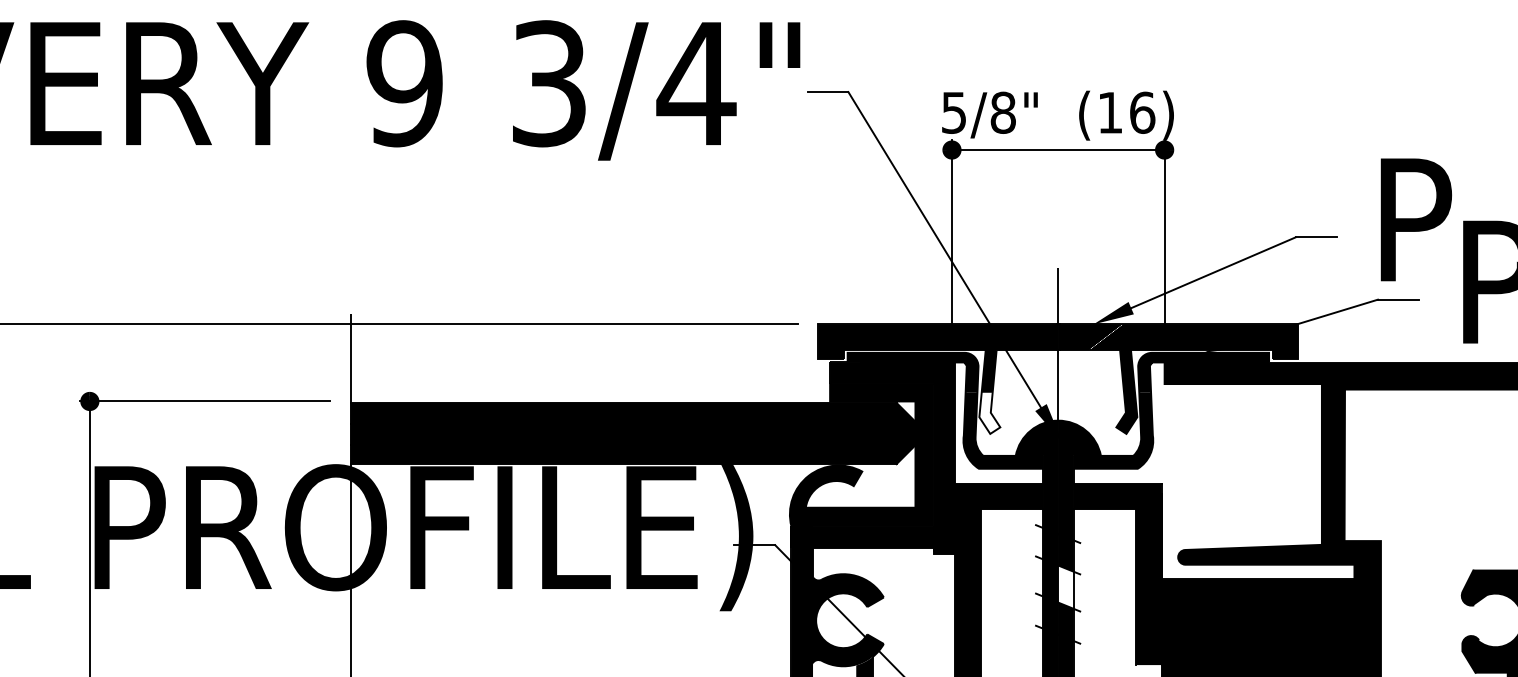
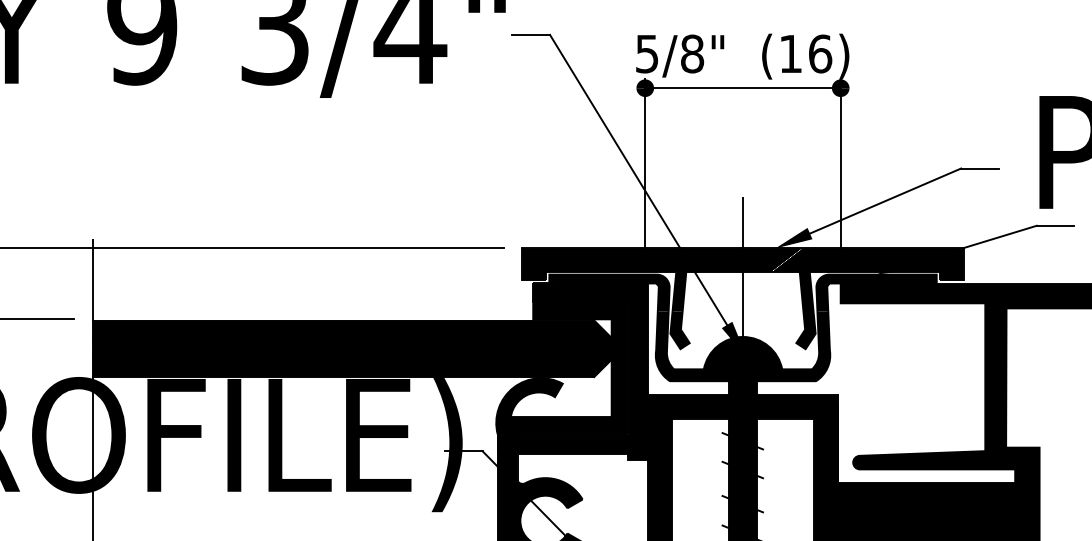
fill: (989, 412) -> (679, 329), added
fill: (1065, 586) -> (749, 489), added

